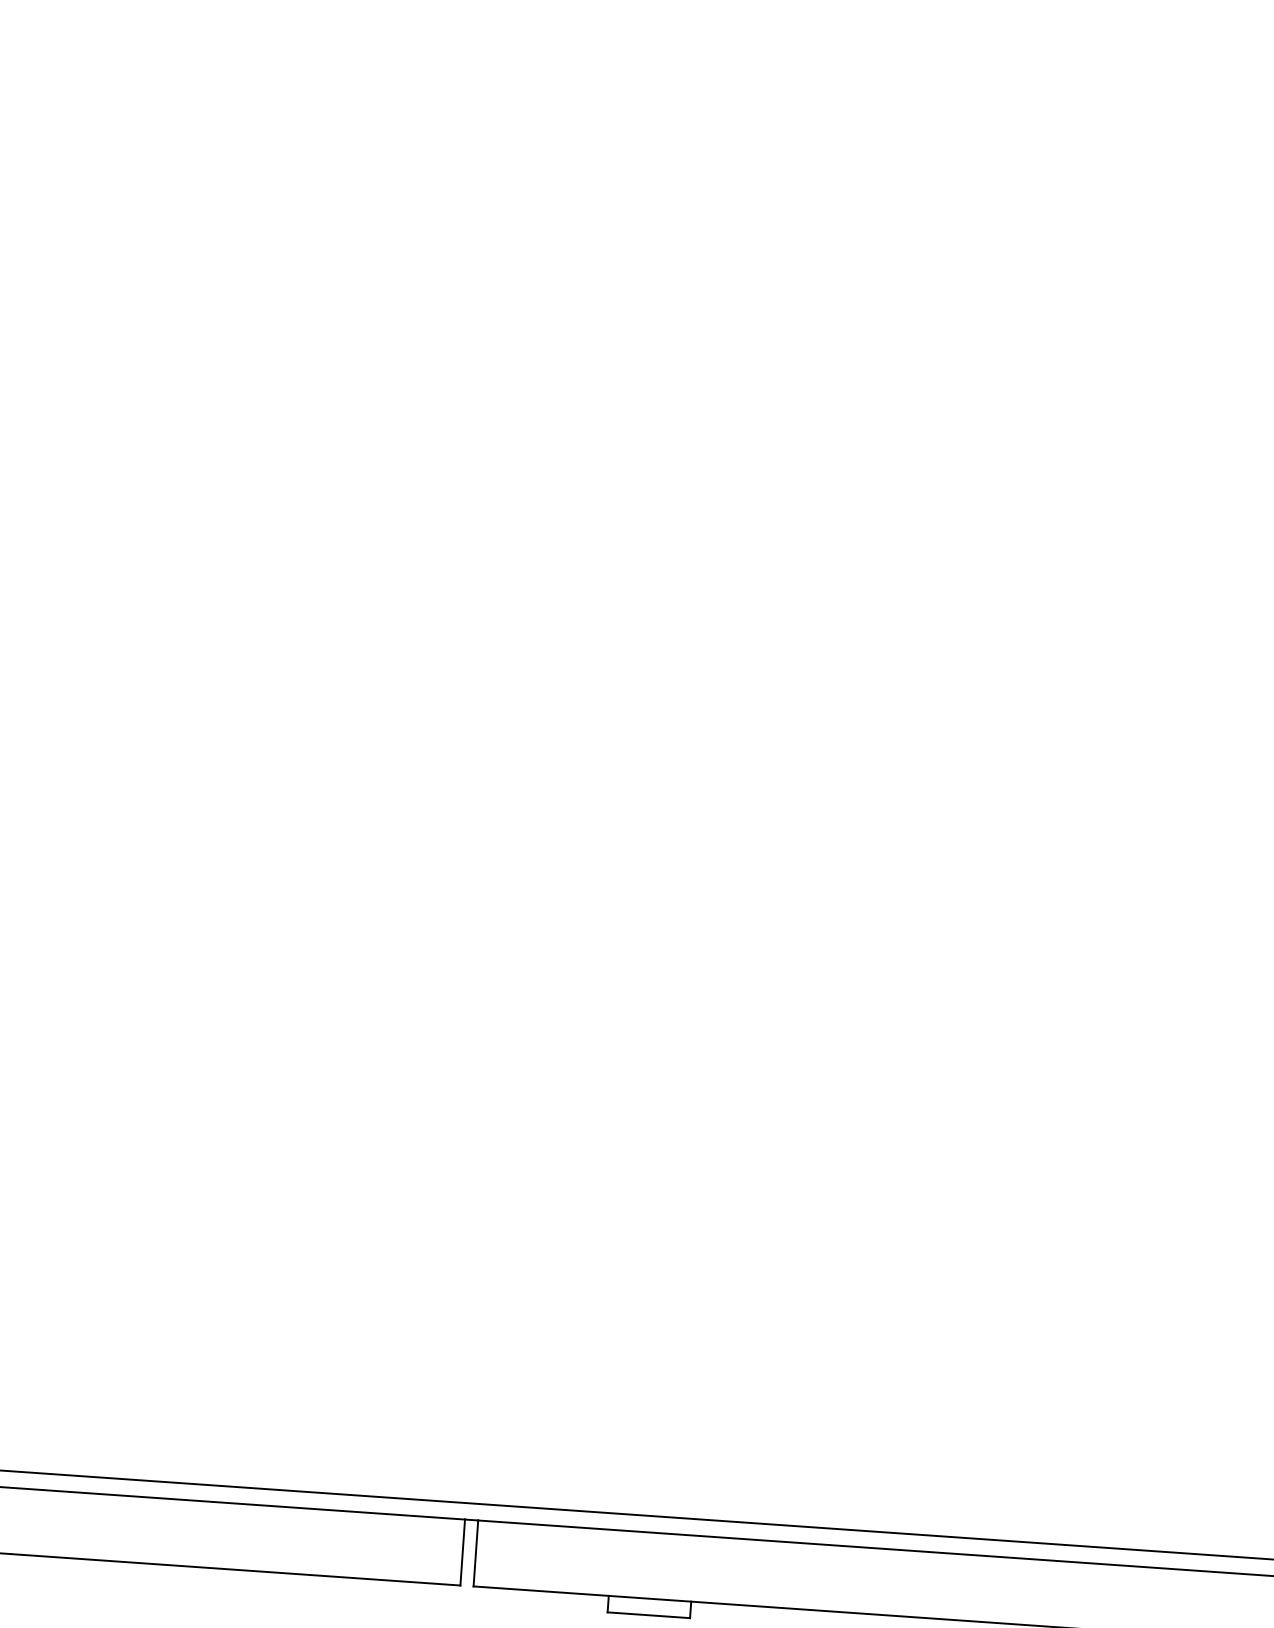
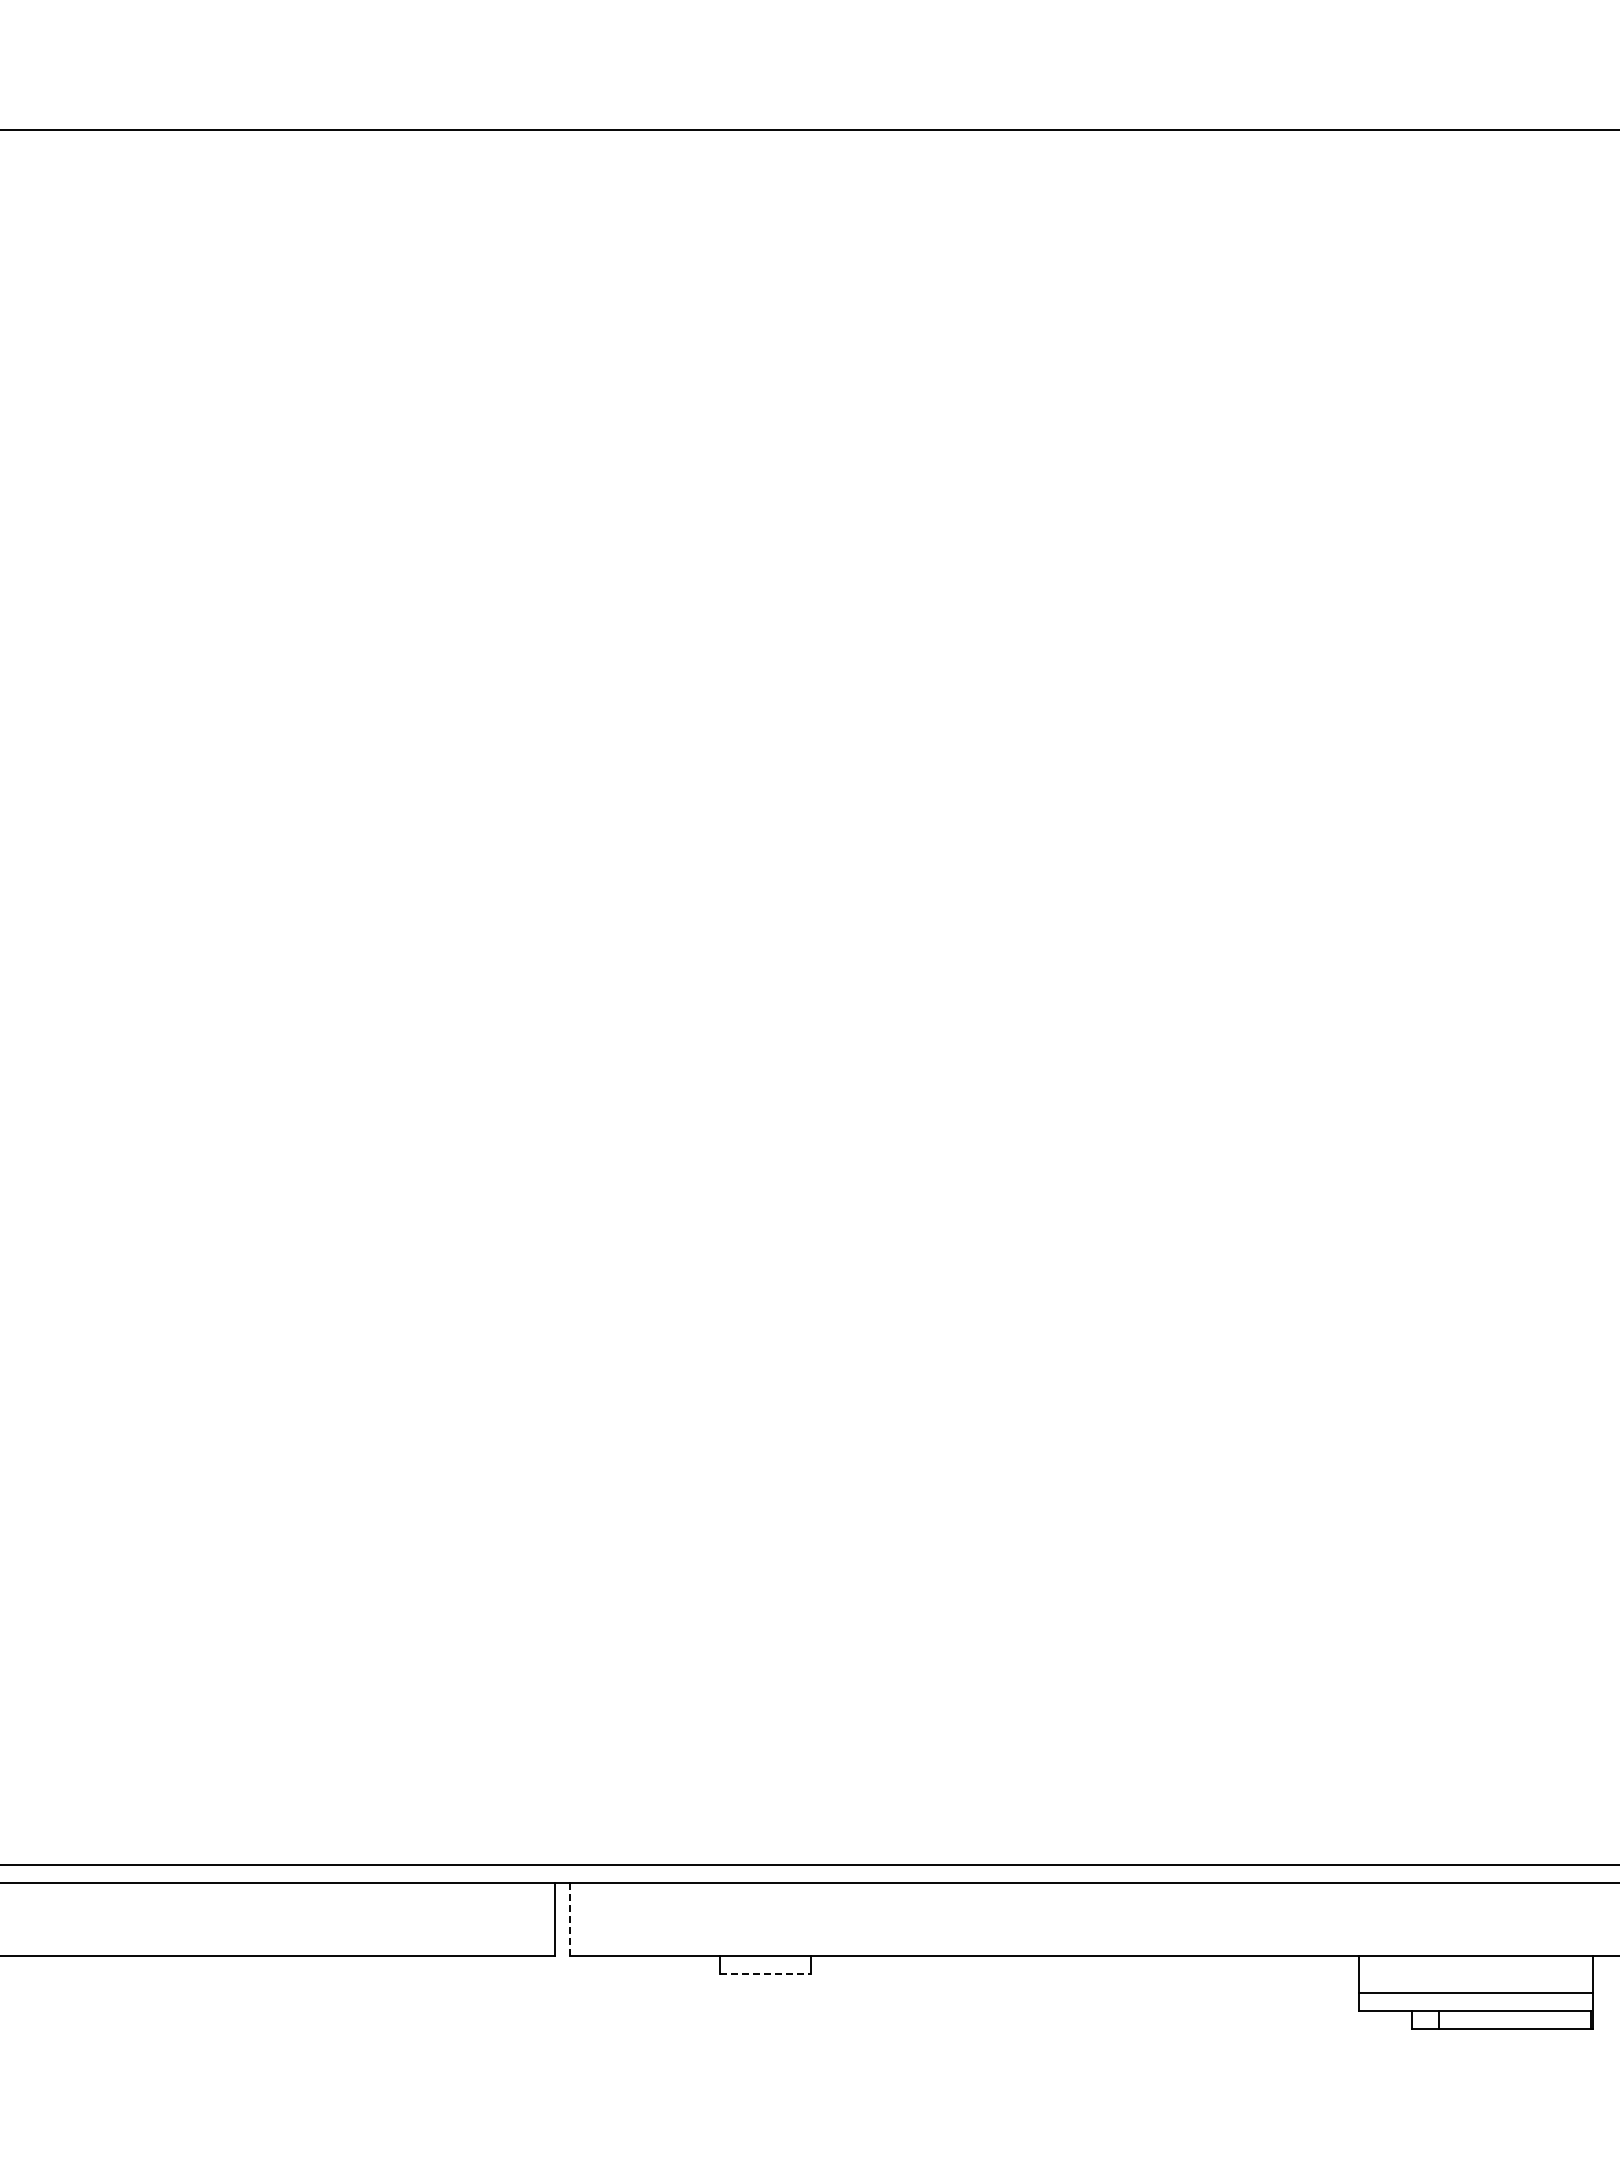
line: (475, 1553) -> (569, 1919), solid -> dashed
line: (649, 1615) -> (765, 1974), solid -> dashed

